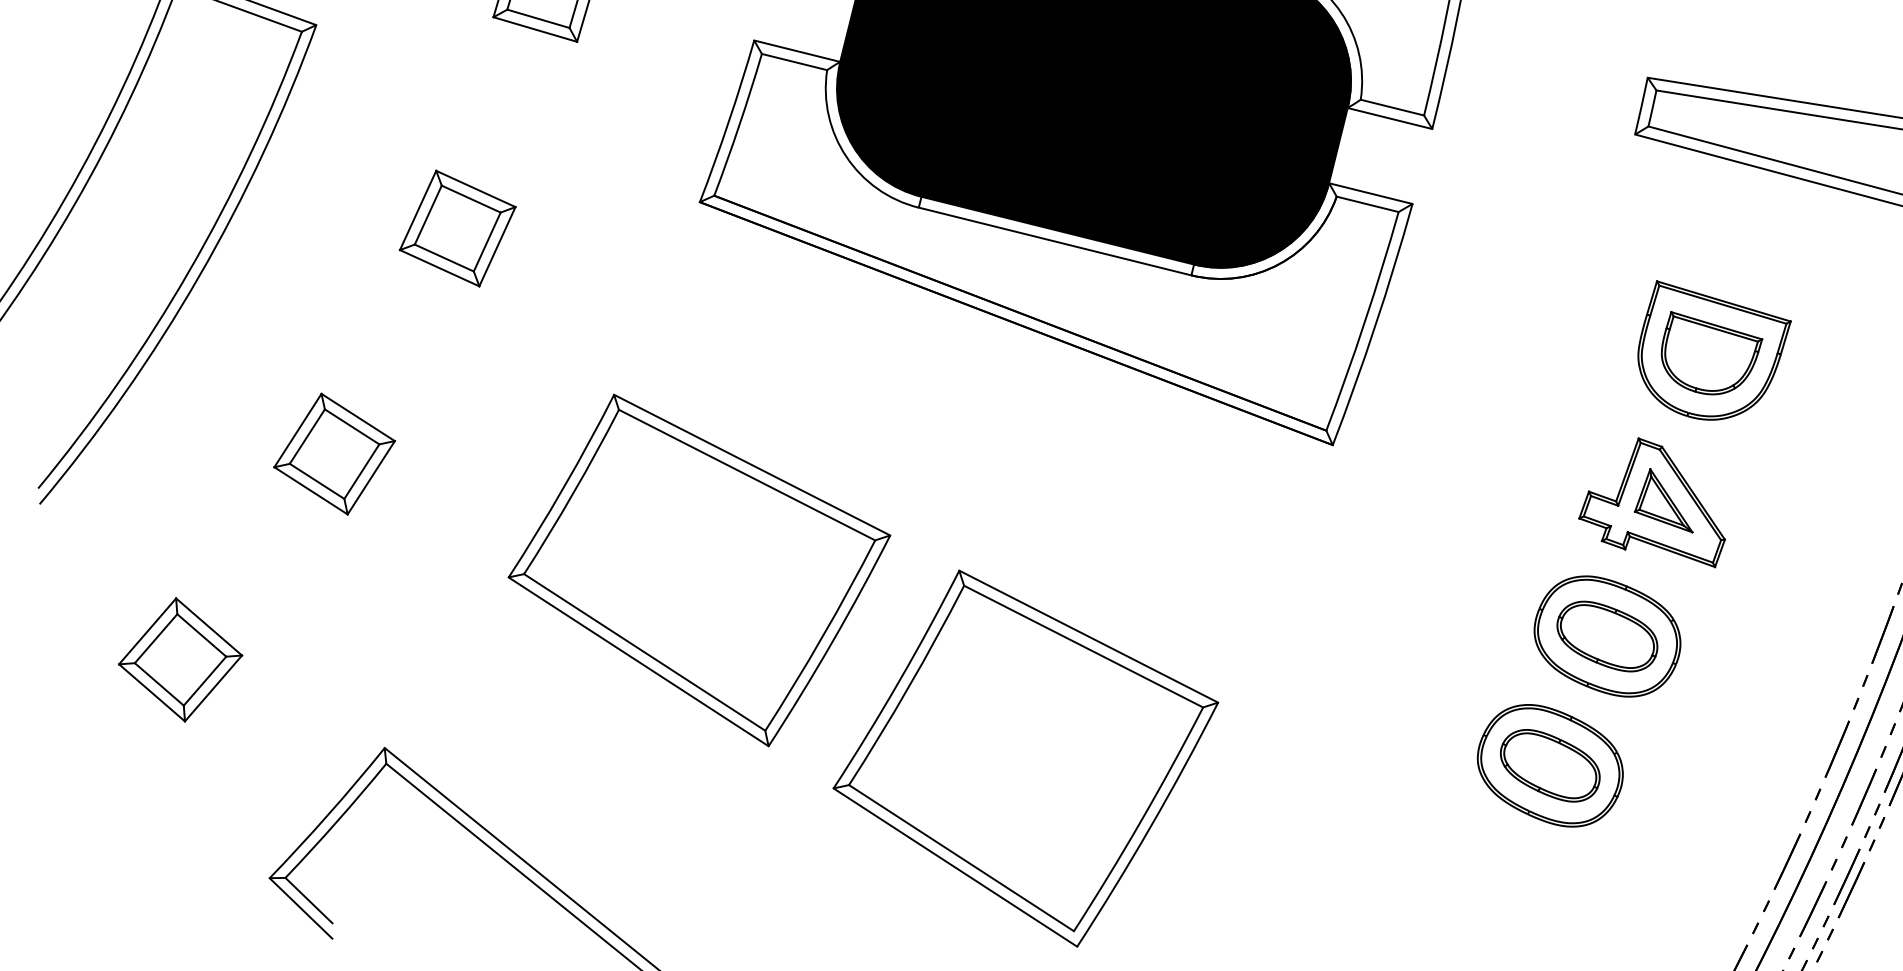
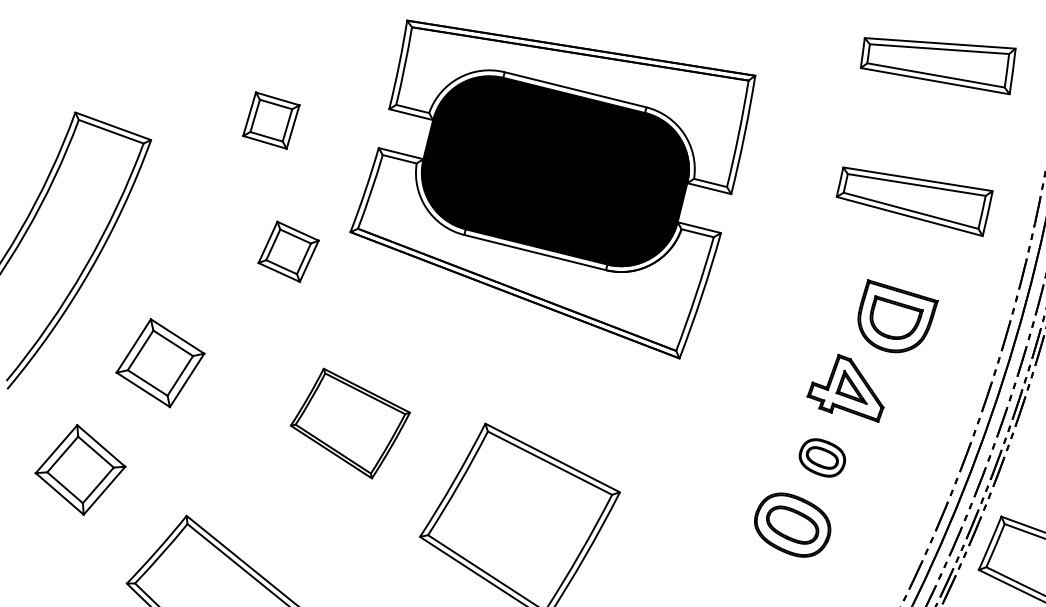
part: (457, 227) -> (288, 251), moved
part: (1713, 350) -> (897, 316), moved
part: (334, 452) -> (160, 362), size x1.4
part: (699, 570) -> (350, 423), size x0.6
part: (1607, 635) -> (822, 457), size x0.6
part: (180, 660) -> (80, 470), size x1.4

